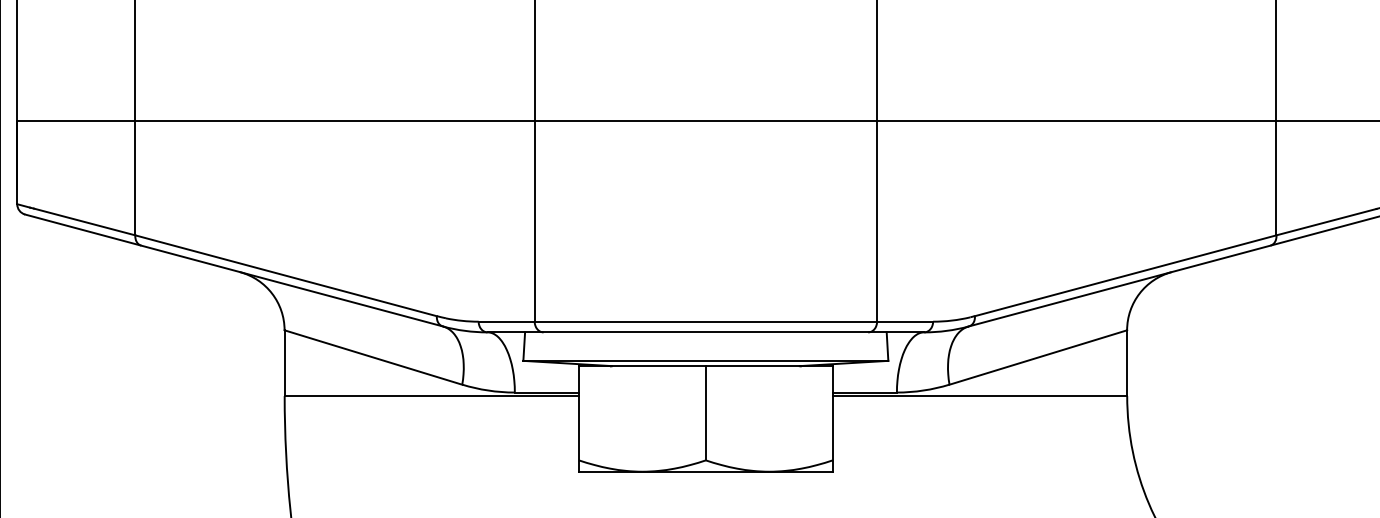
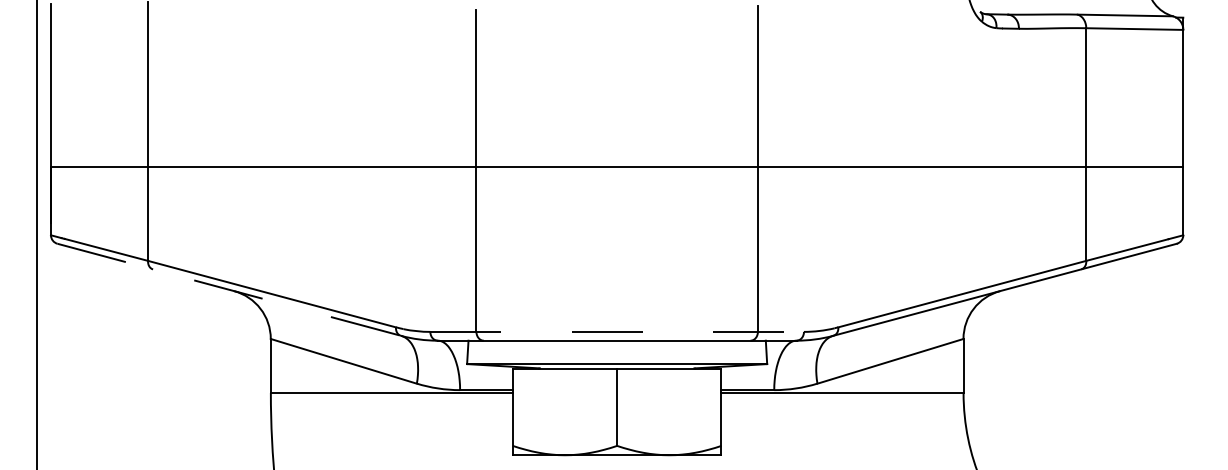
line: (234, 270) -> (229, 289), solid -> dashed
line: (706, 321) -> (617, 331), solid -> dashed

